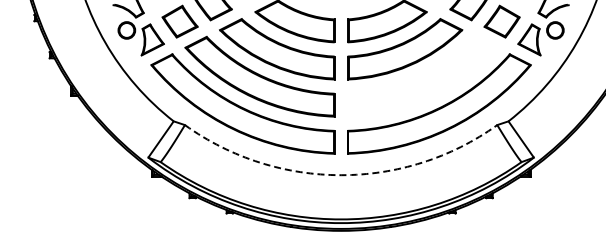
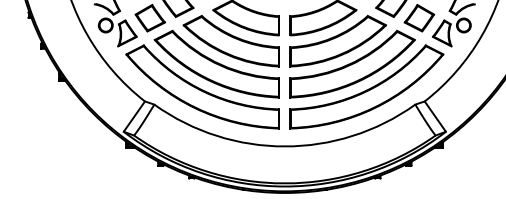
part: (422, 76) -> (352, 63), added
arc: (341, 175) -> (285, 146), dashed -> solid

